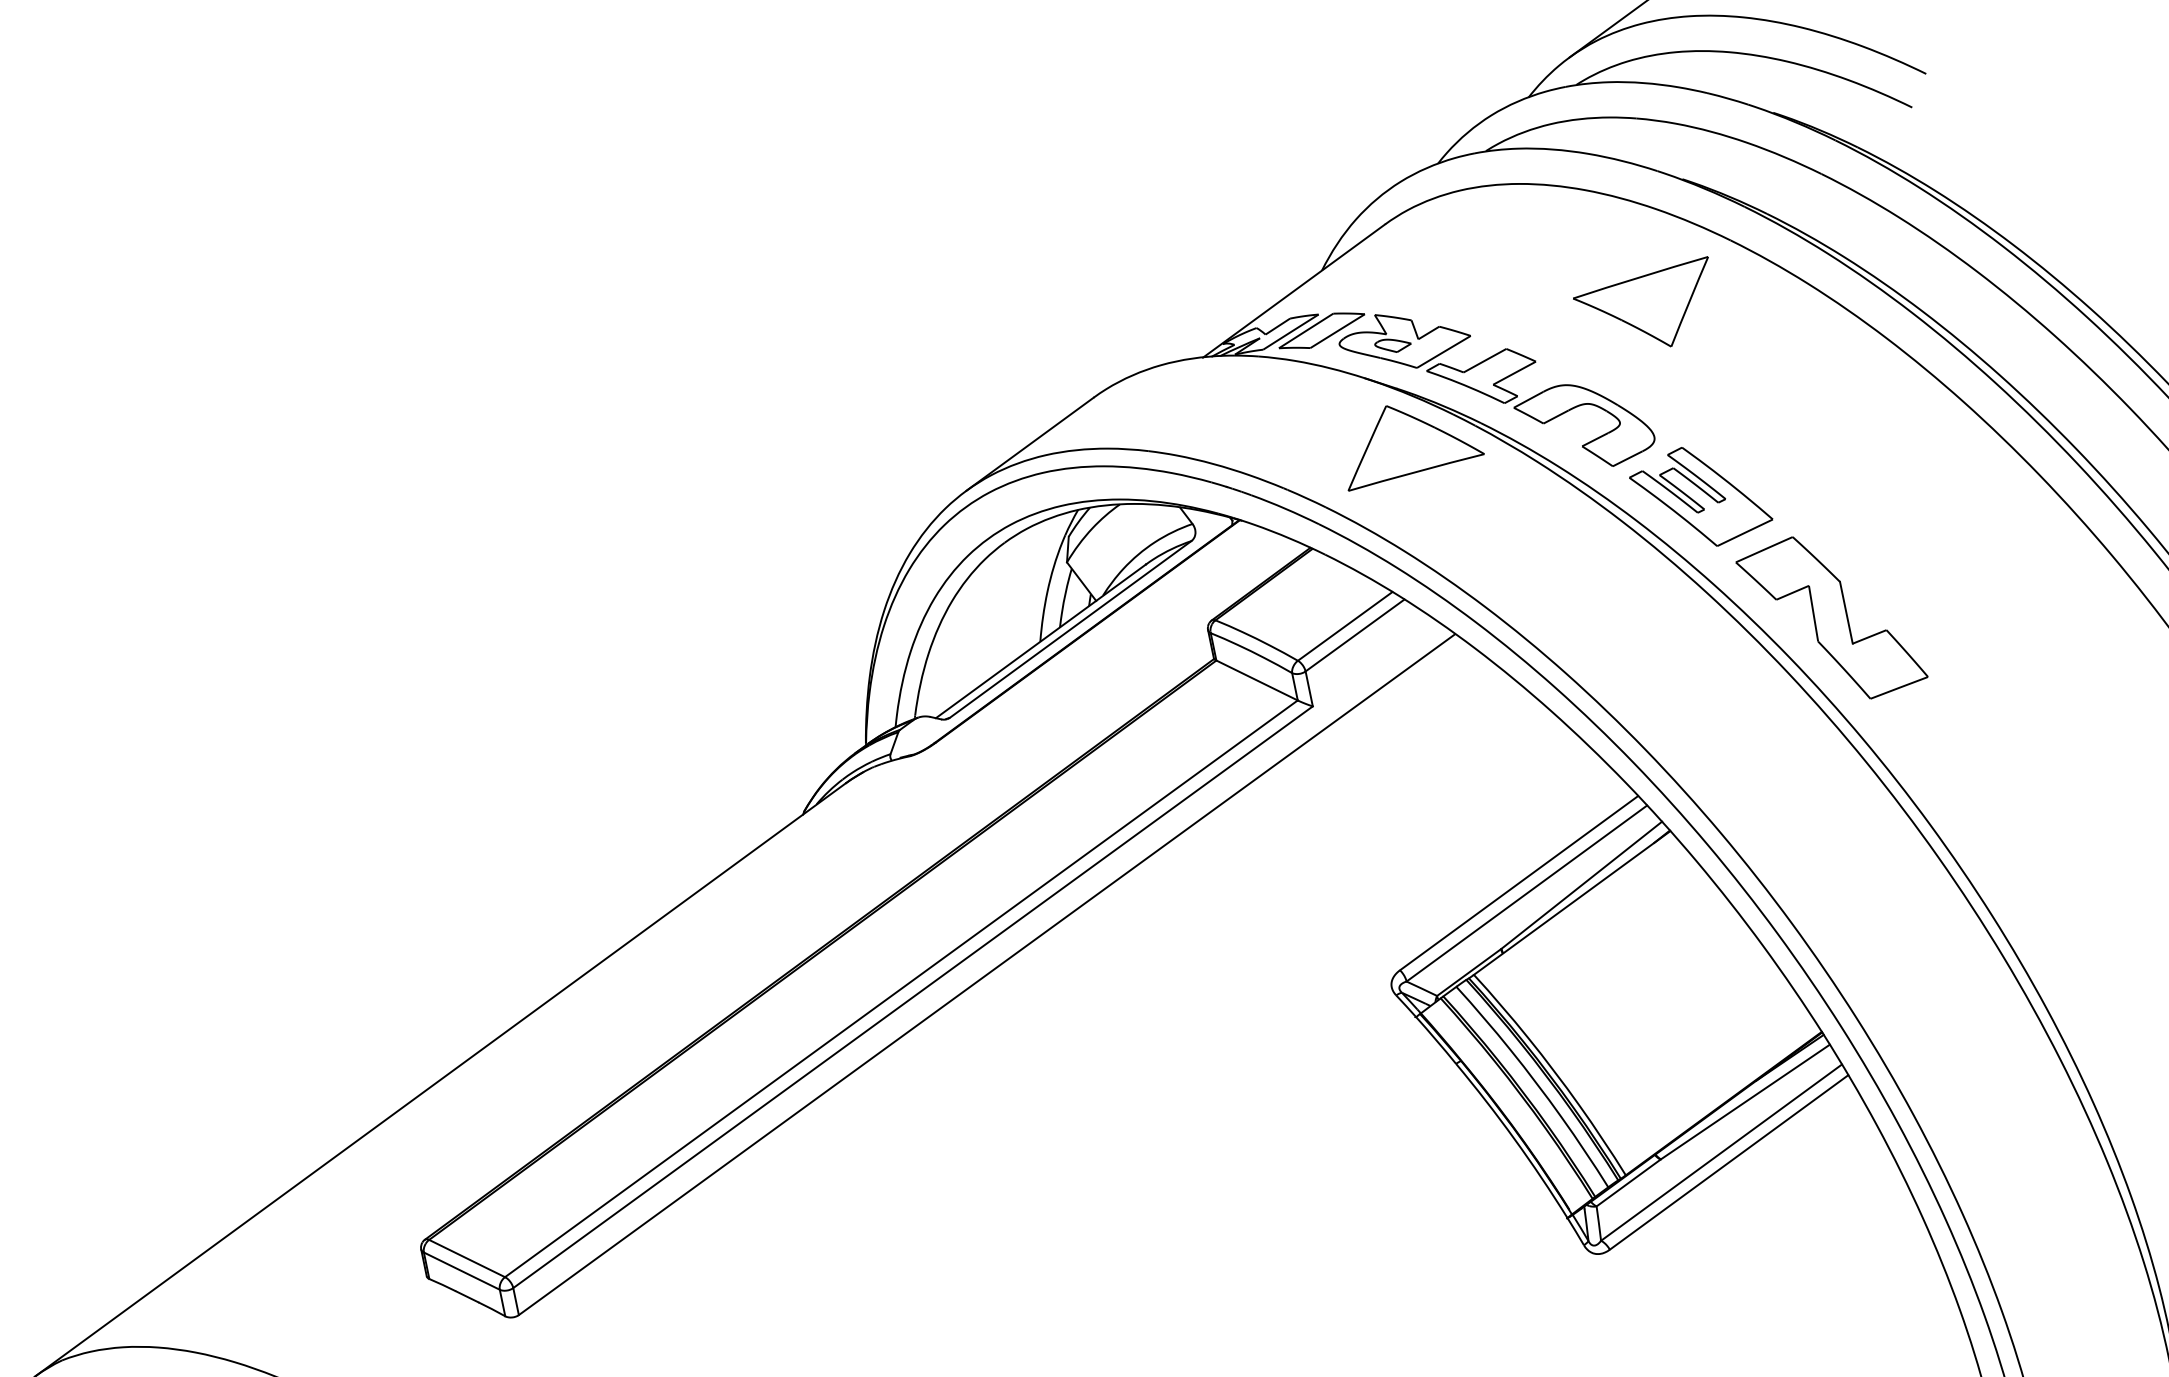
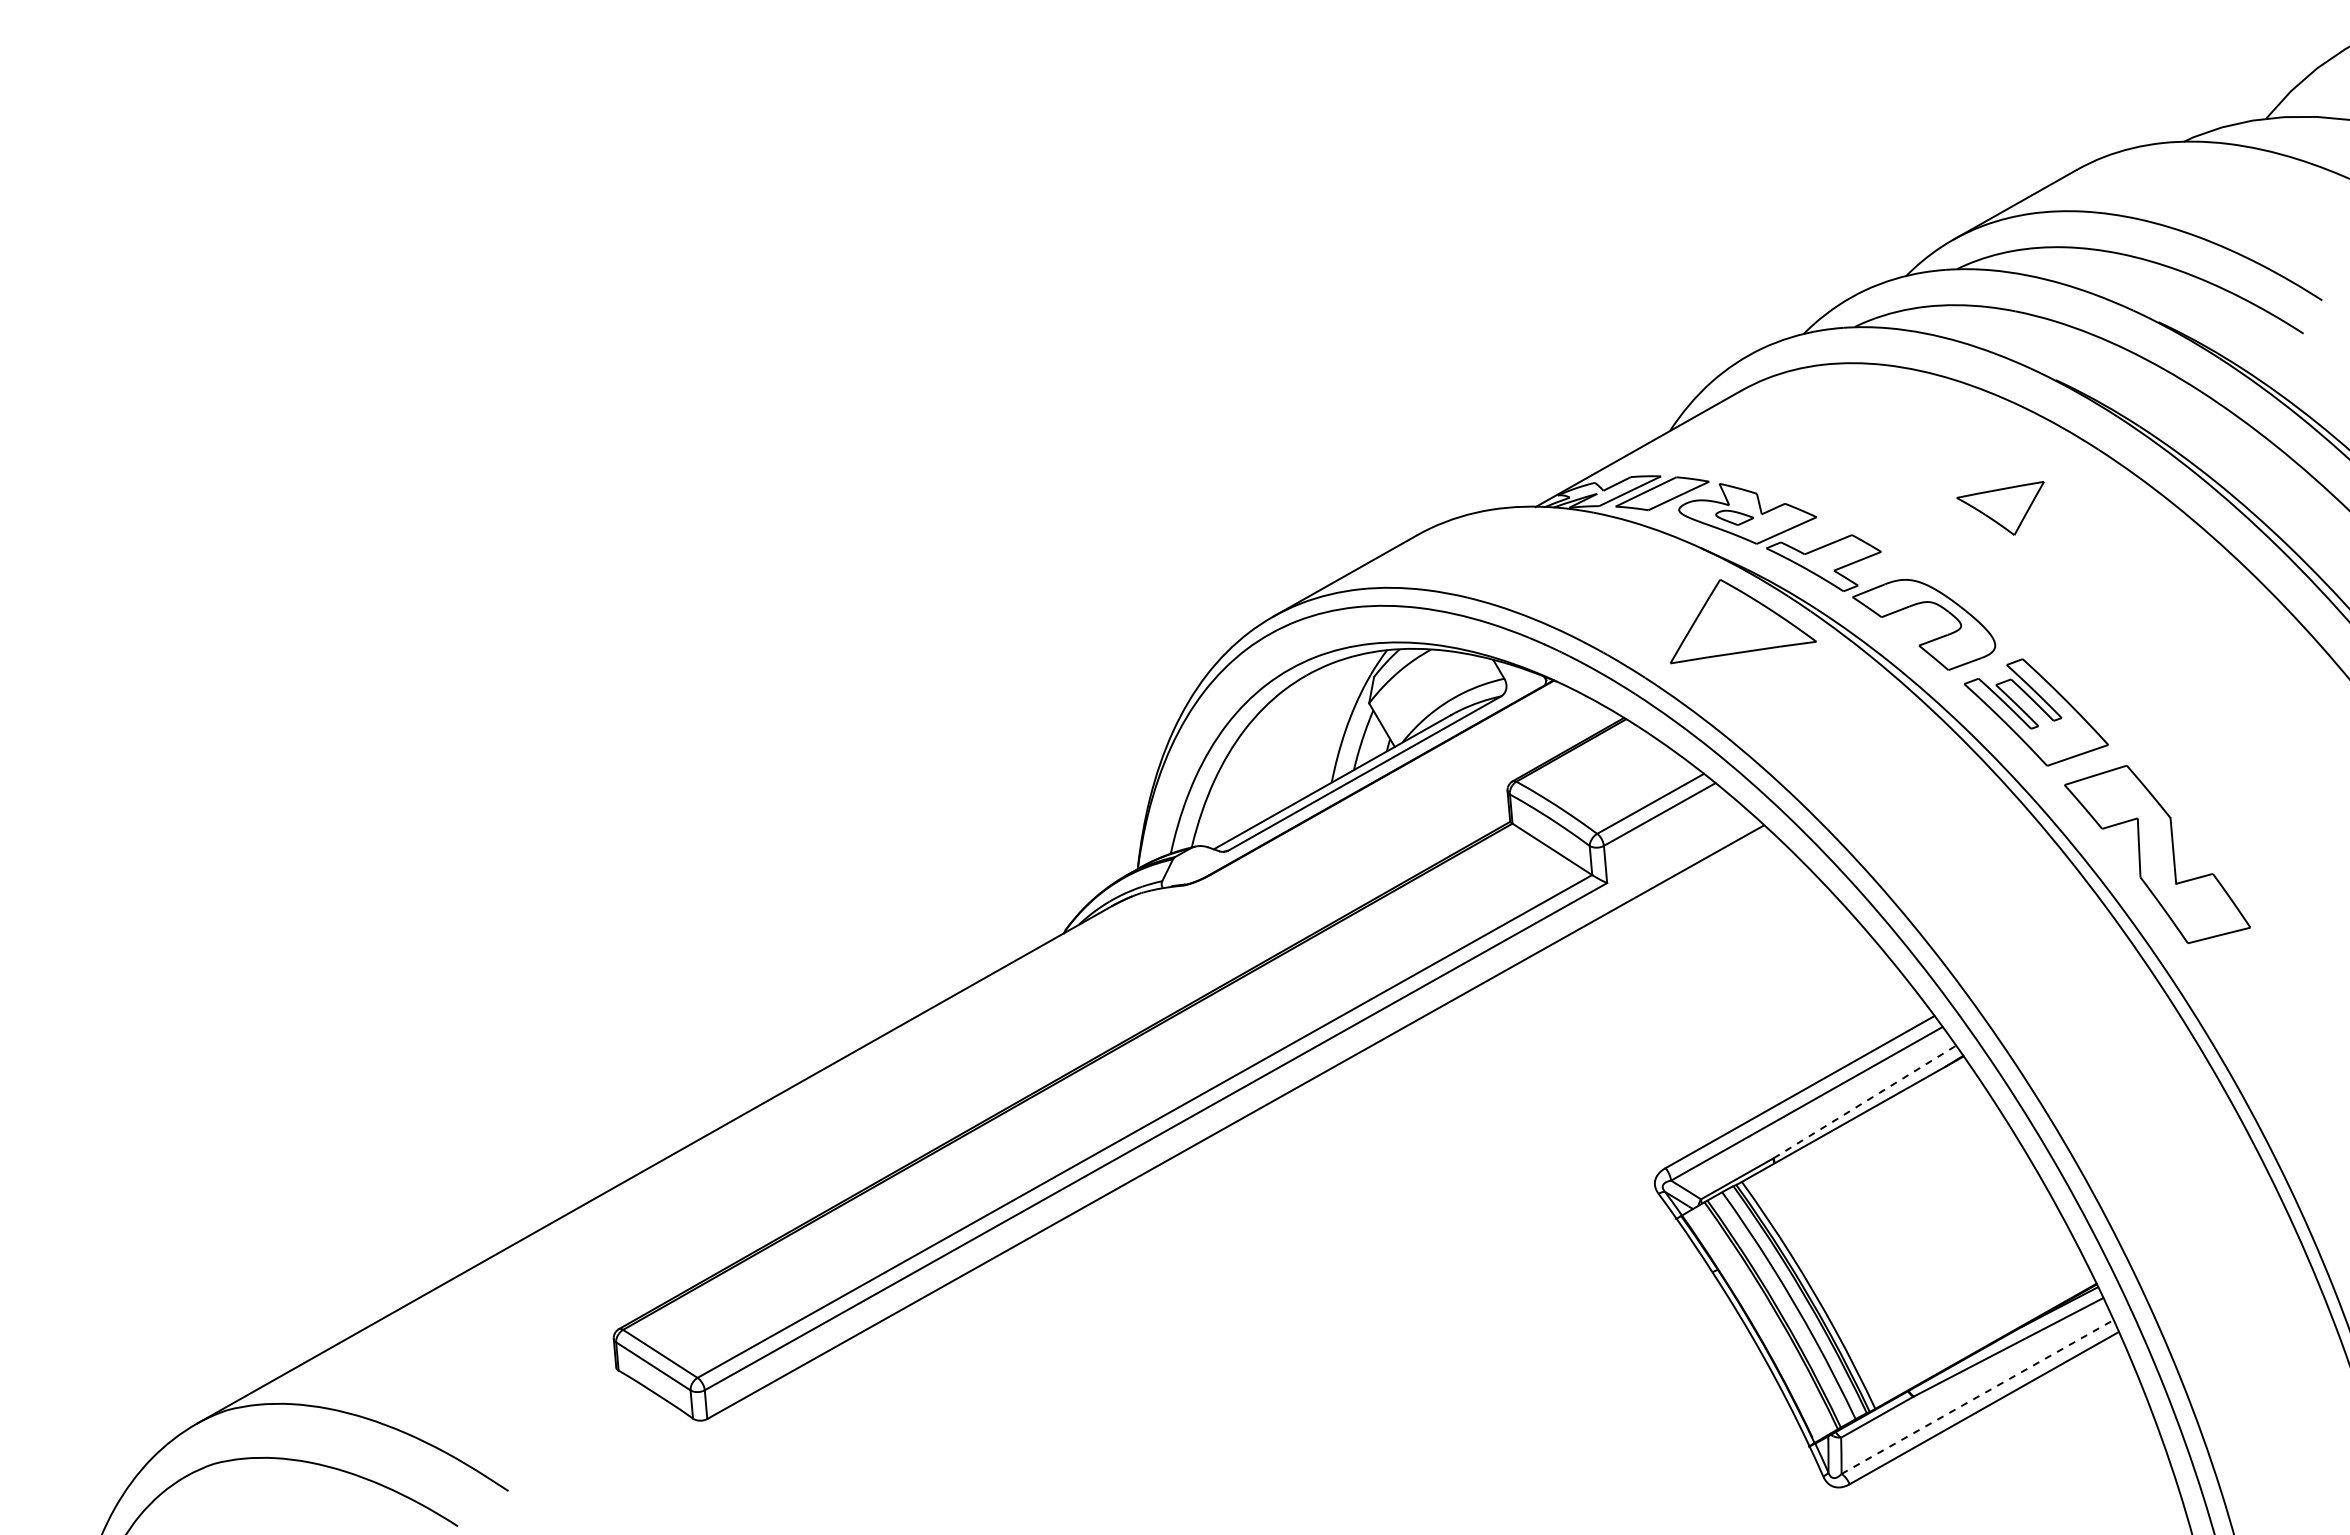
part: (1644, 307) -> (2000, 508), size x0.6
line: (1582, 884) -> (1865, 1101), solid -> dashed
line: (1722, 1152) -> (1978, 1396), solid -> dashed

